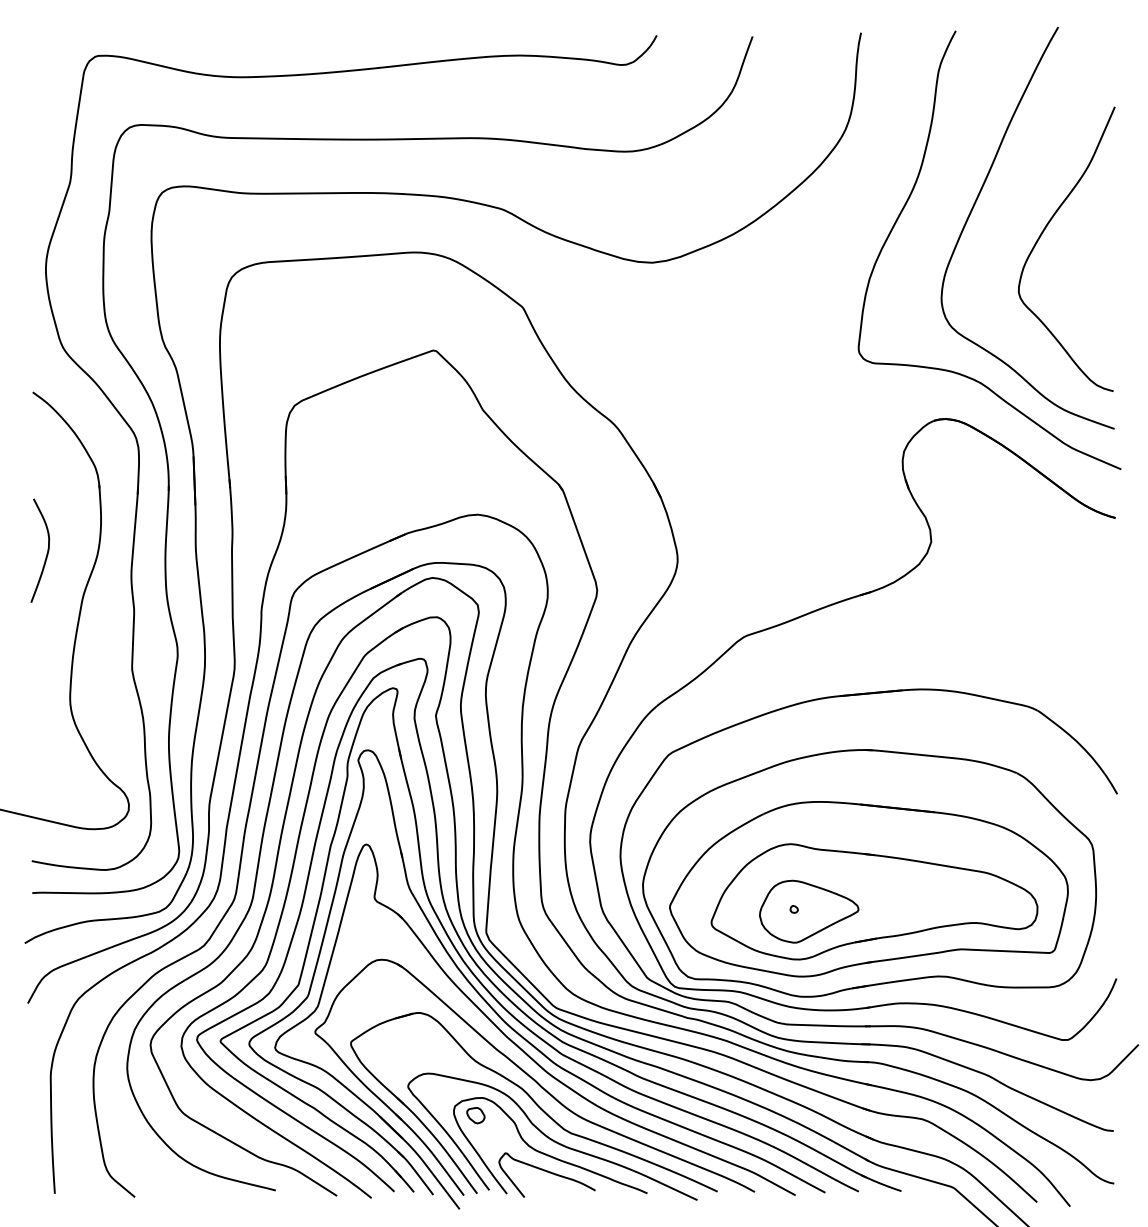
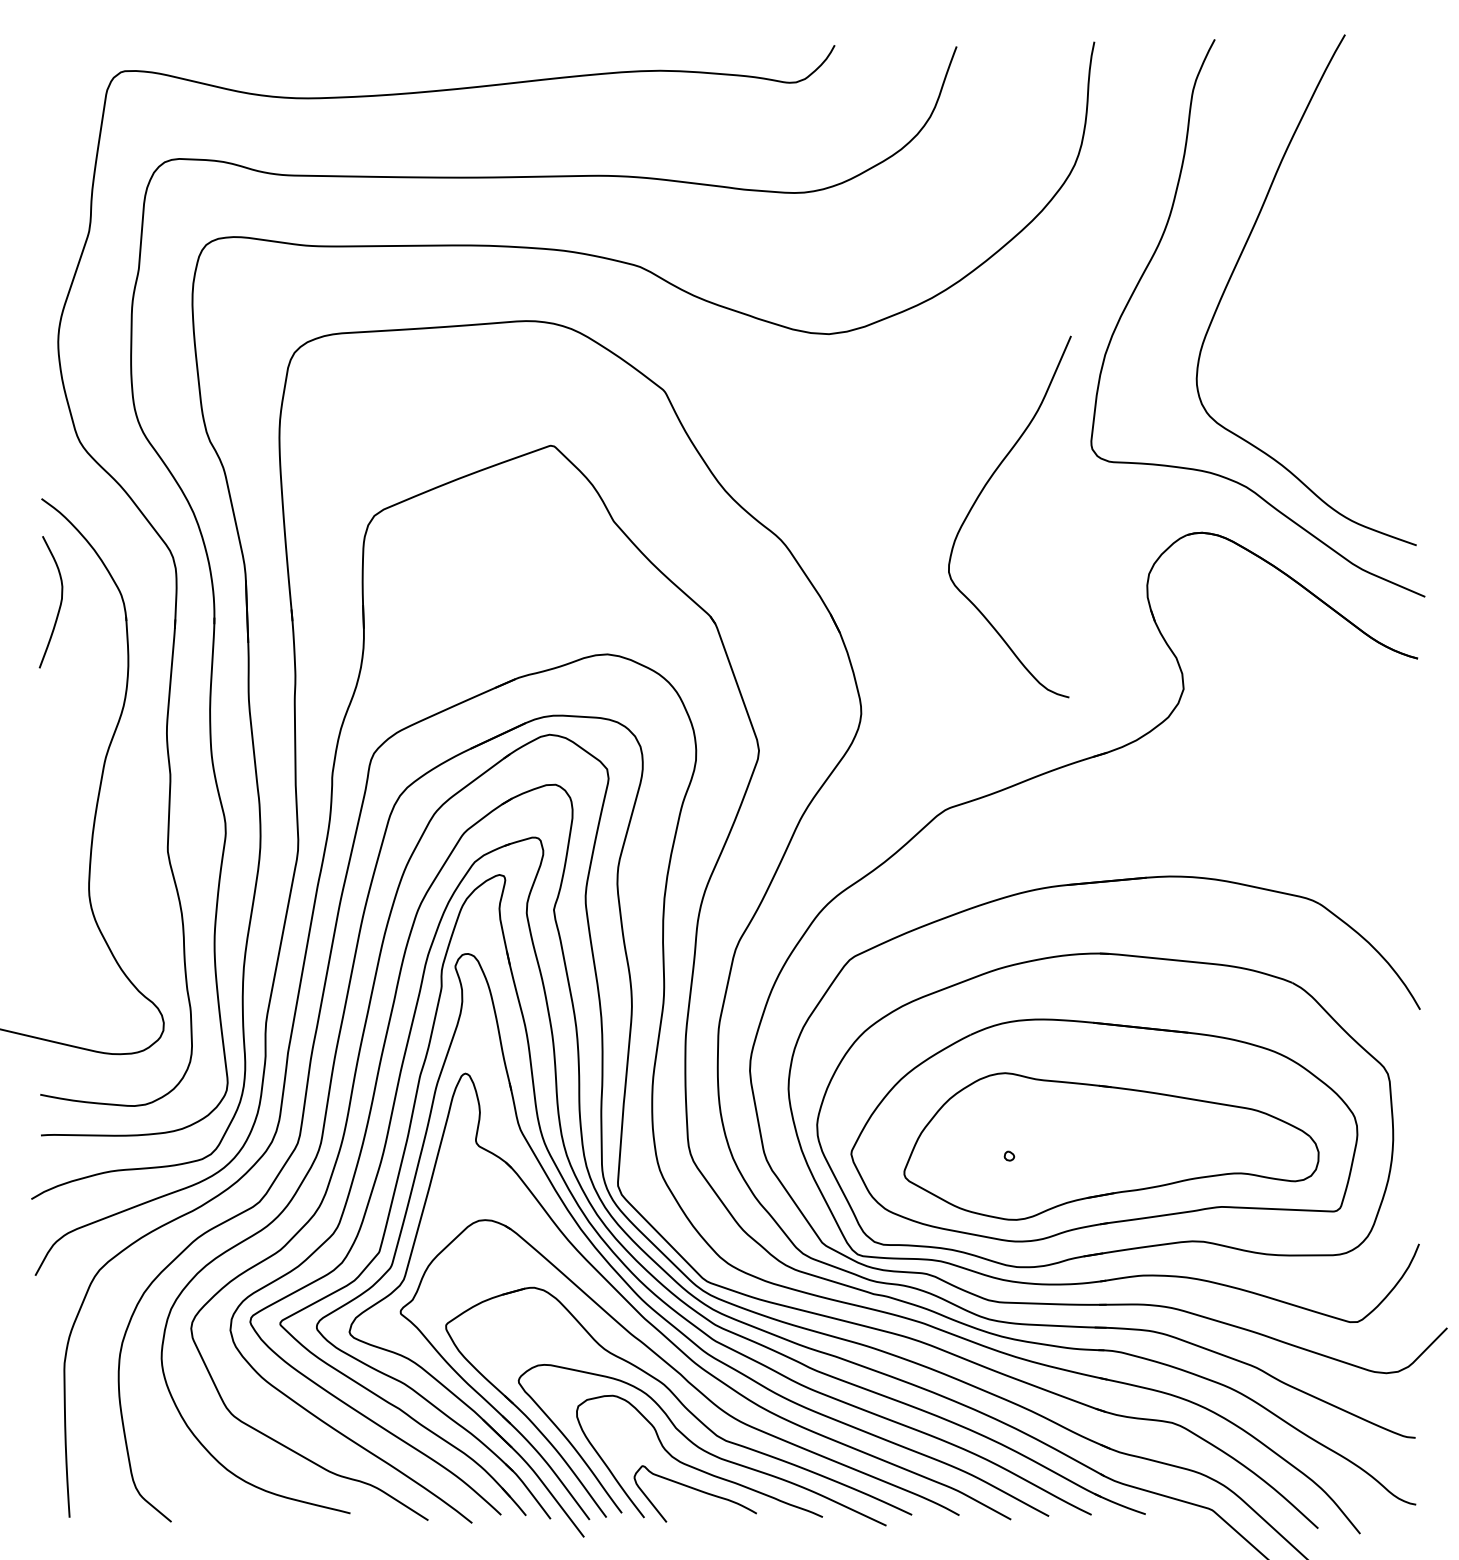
curve: (1041, 236) -> (977, 500), moved
curve: (46, 553) -> (59, 605), moved
part: (808, 911) -> (1027, 1158), removed
part: (475, 1115) -> (604, 1417), removed

